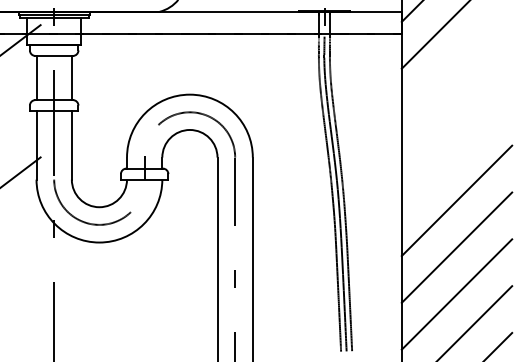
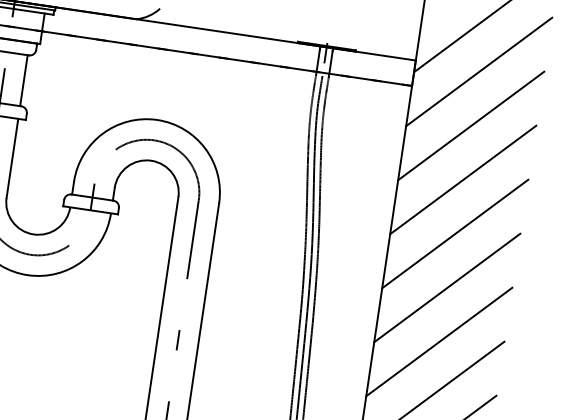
line: (456, 60) -> (470, 125), added
line: (456, 107) -> (462, 180), added
line: (456, 153) -> (454, 233), added

